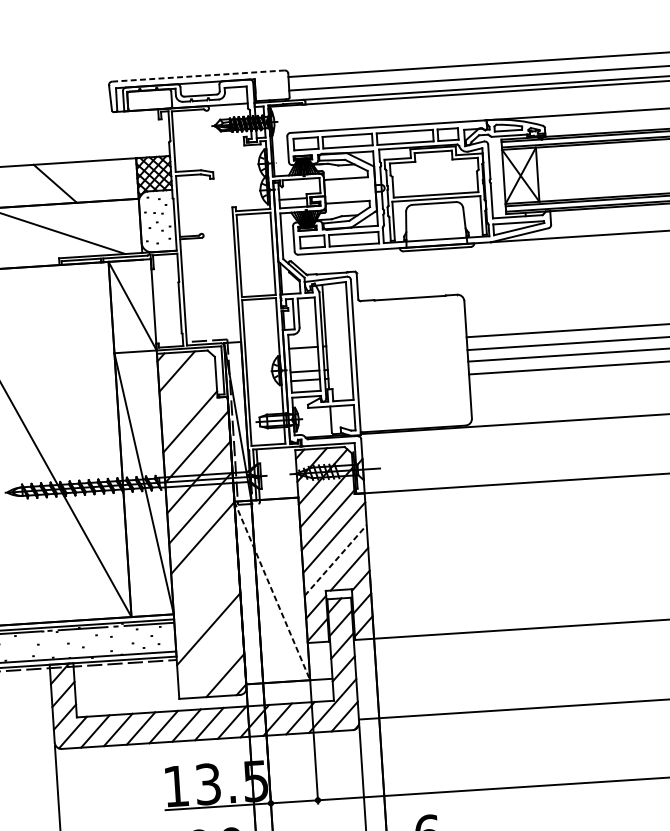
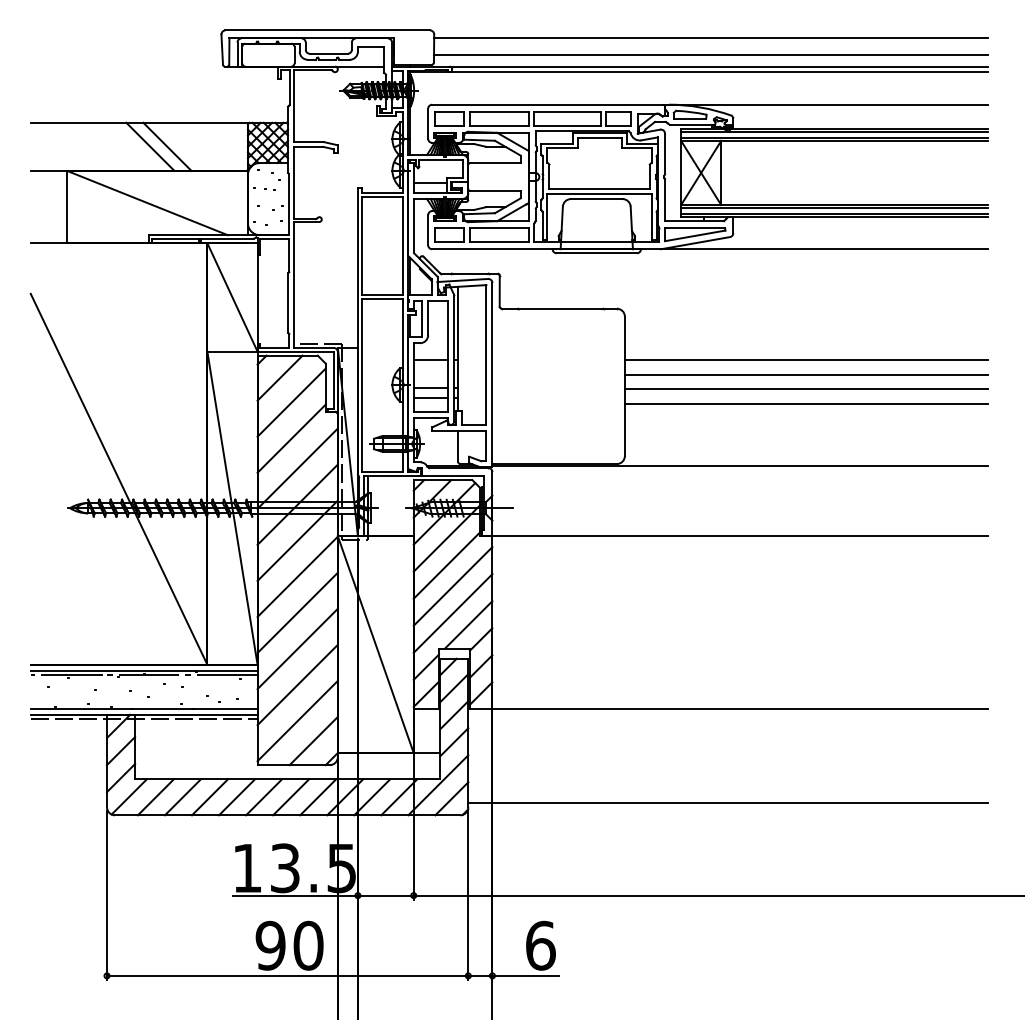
line: (199, 76) -> (328, 30), dashed -> solid
line: (69, 182) -> (167, 146), added
line: (188, 391) -> (291, 402), added
line: (336, 560) -> (453, 613), dashed -> solid
line: (204, 568) -> (297, 612), added
line: (272, 590) -> (375, 644), dashed -> solid
line: (206, 598) -> (297, 648), added
line: (210, 659) -> (297, 720), added

